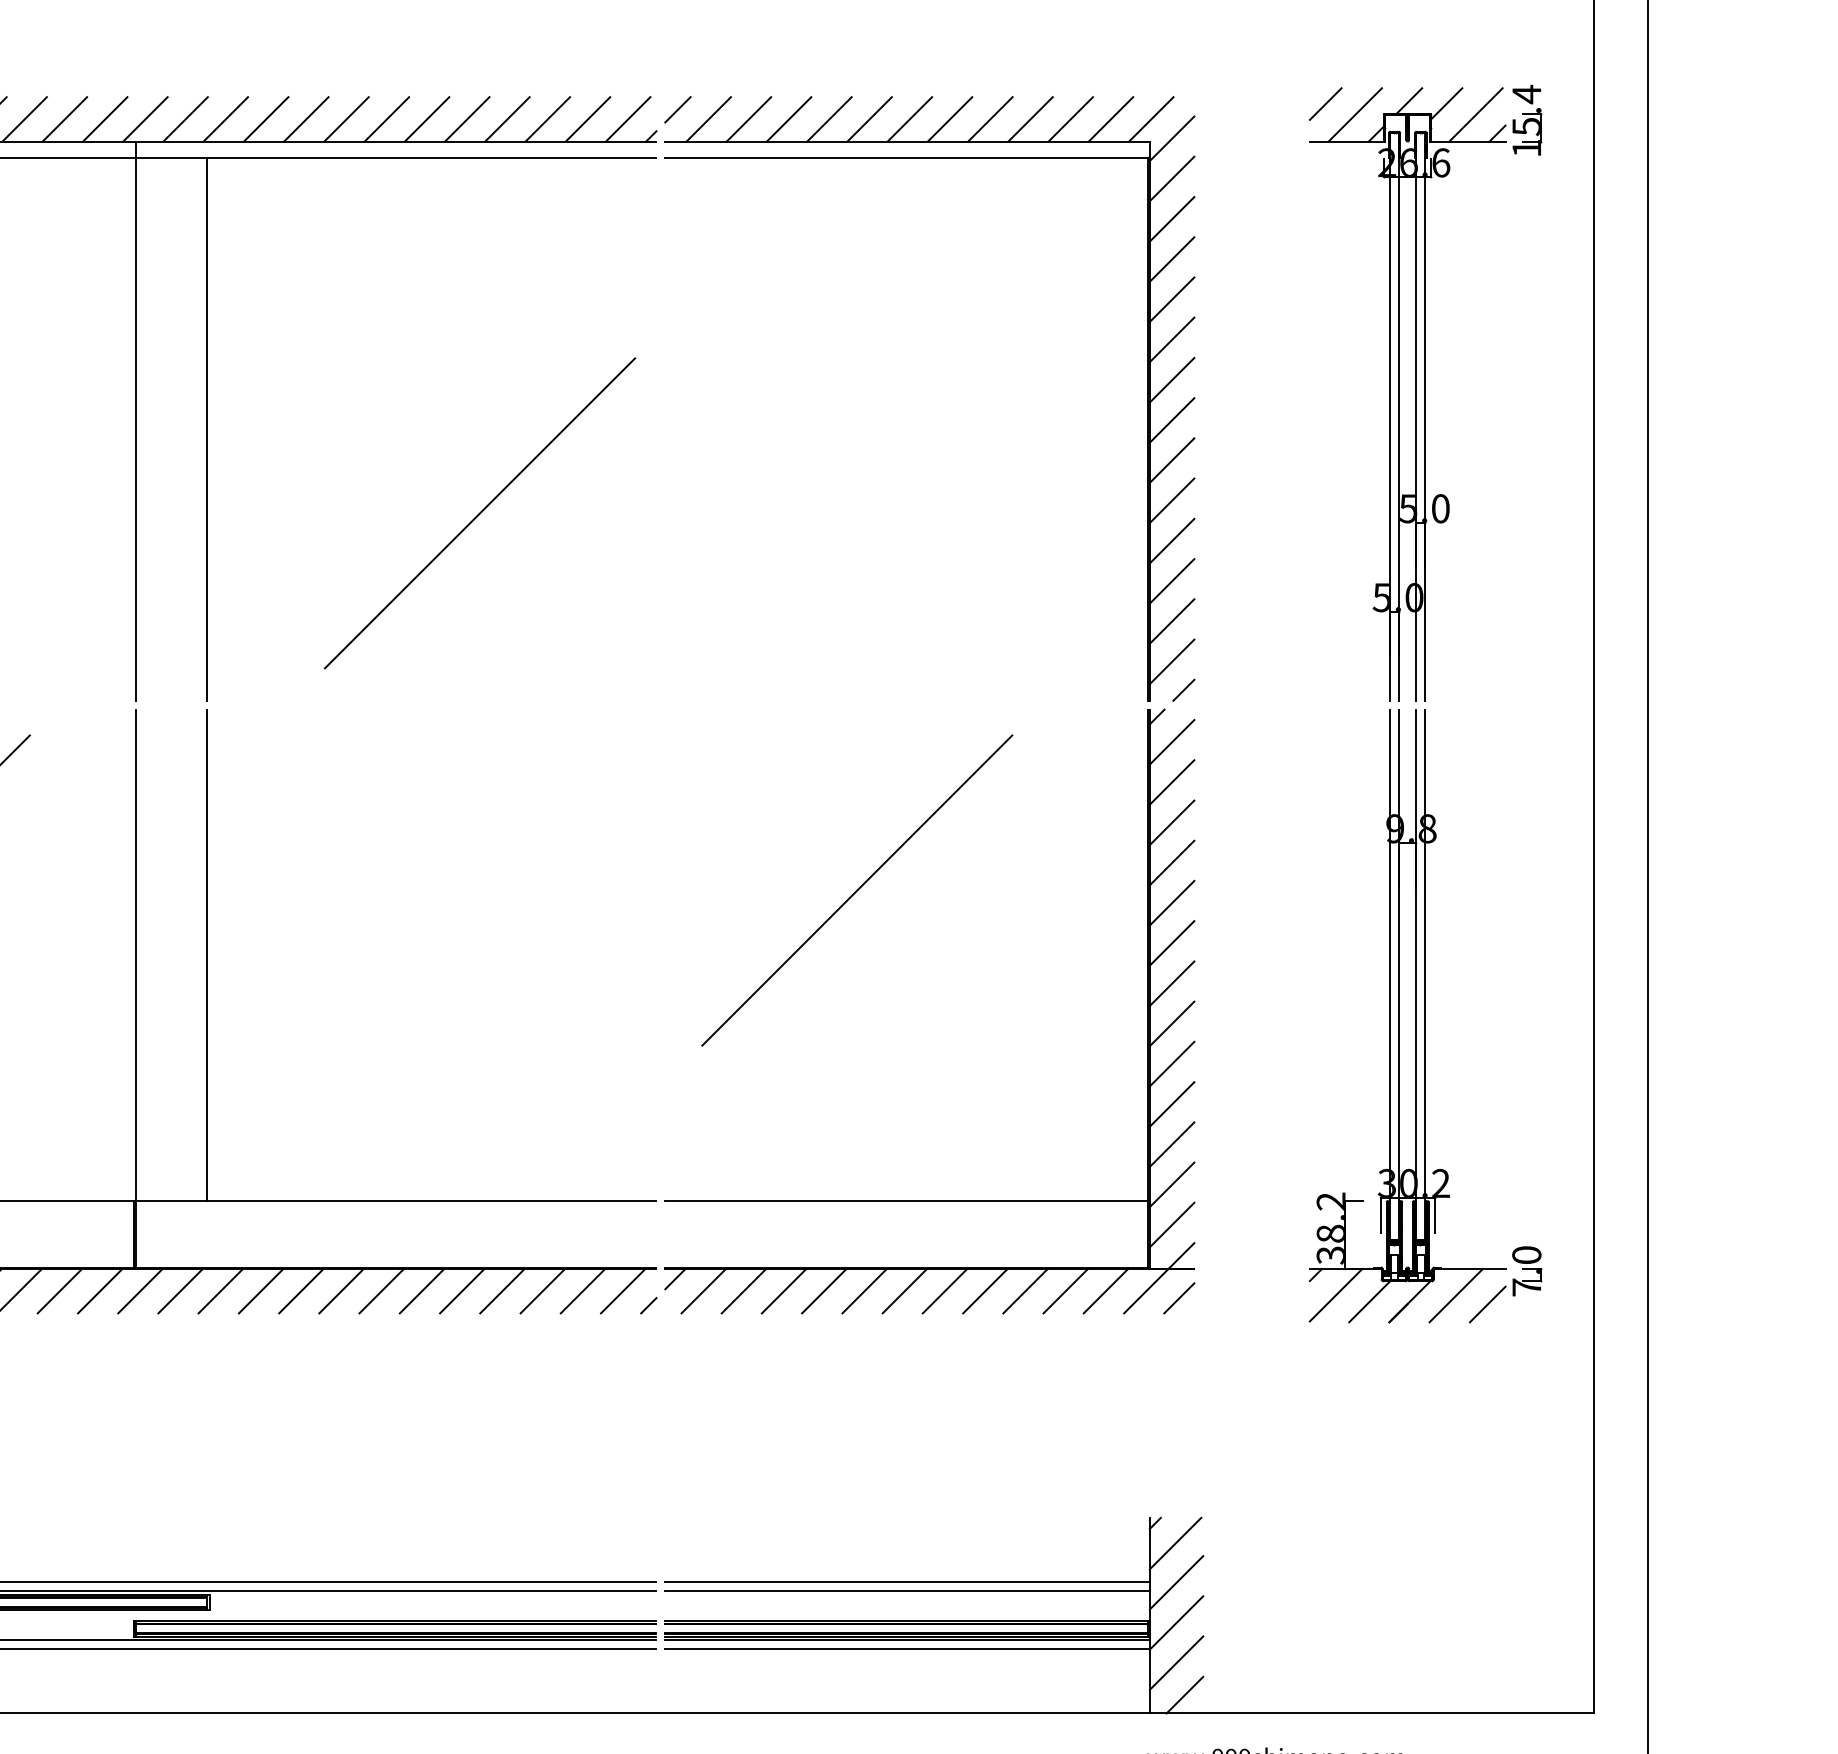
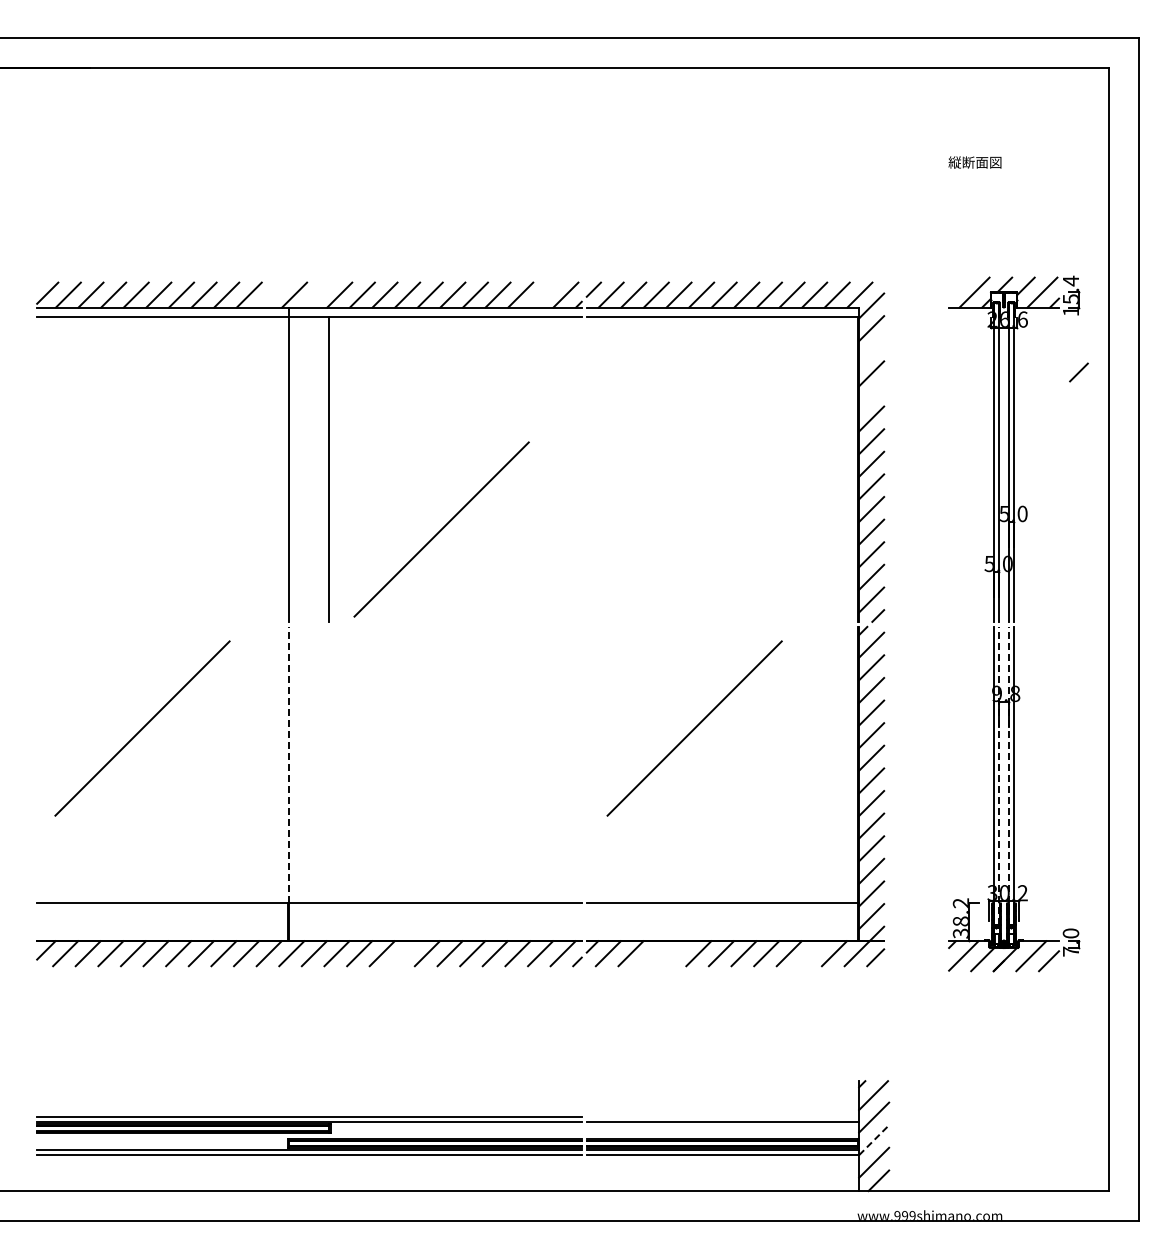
line: (1324, 104) -> (1078, 372), moved
line: (104, 118) -> (271, 294), removed
line: (184, 118) -> (316, 294), removed
line: (586, 118) -> (542, 294), removed
line: (1171, 217) -> (871, 350), removed
line: (1171, 297) -> (871, 395), removed
line: (479, 513) -> (441, 529), moved
line: (136, 954) -> (289, 764), solid -> dashed
line: (207, 954) -> (329, 764), removed
line: (1399, 974) -> (999, 775), solid -> dashed
line: (1415, 974) -> (1008, 775), solid -> dashed
line: (340, 1290) -> (404, 953), removed
line: (784, 1290) -> (653, 953), removed
line: (823, 1290) -> (675, 953), removed
line: (1065, 1290) -> (811, 953), removed
line: (906, 1582) -> (722, 1117), removed
line: (1177, 1621) -> (874, 1139), solid -> dashed

